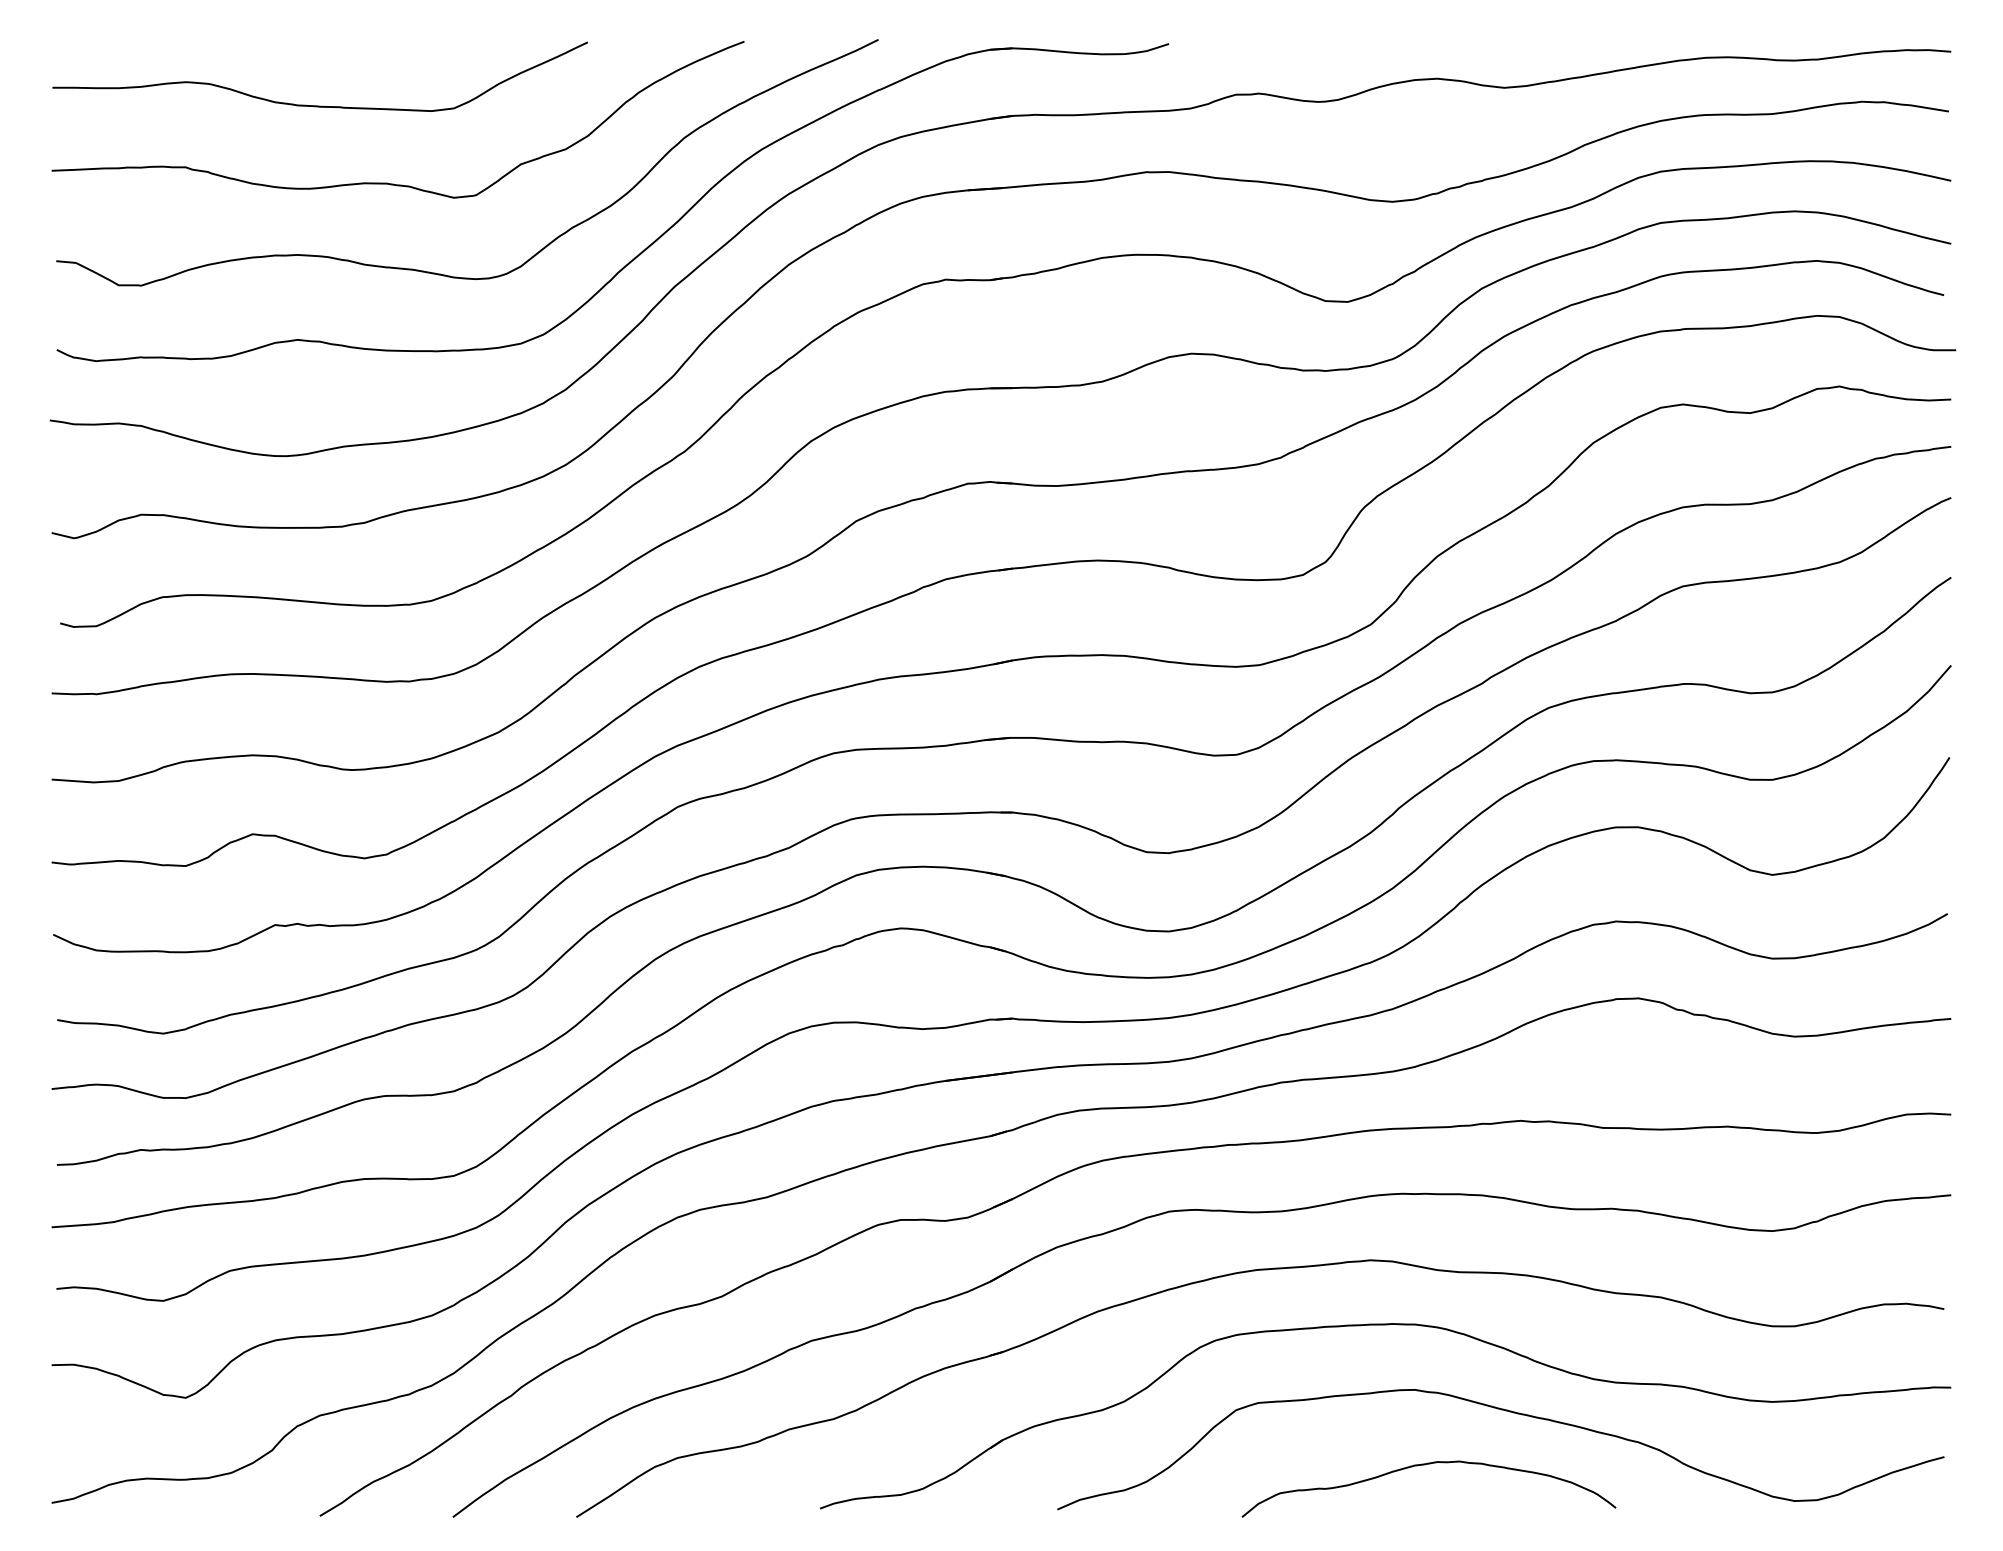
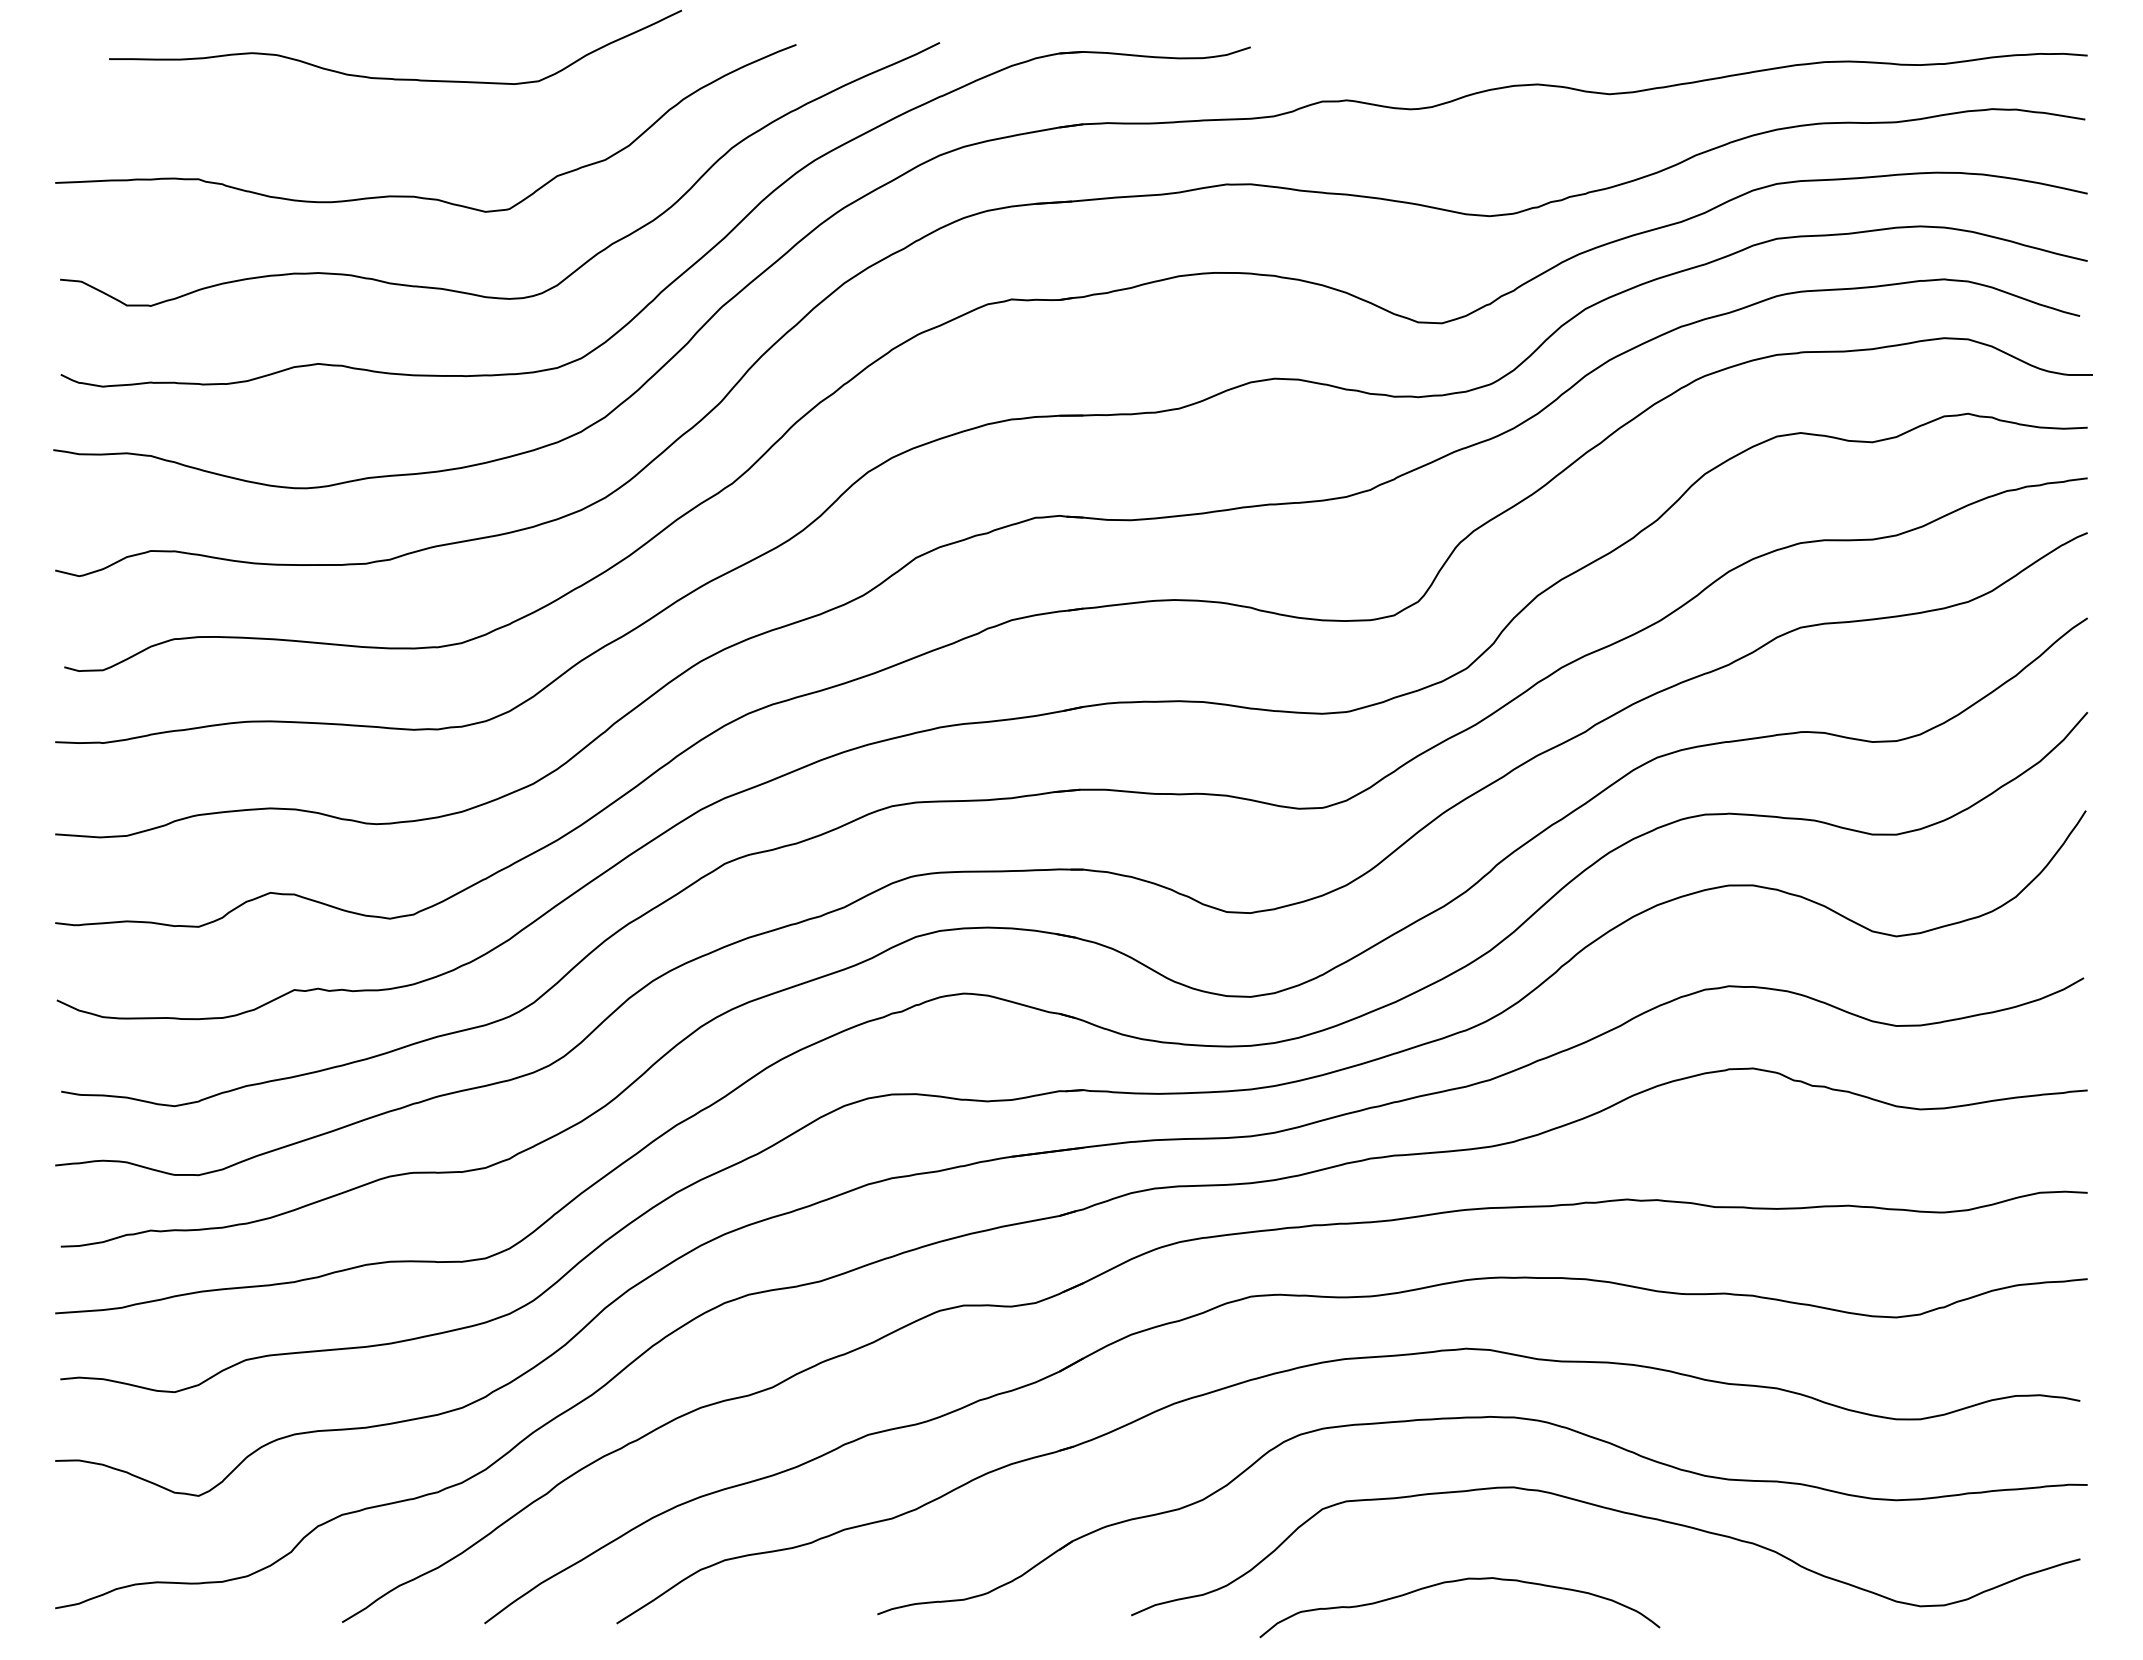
curve: (313, 104) -> (388, 77), moved
curve: (1423, 1465) -> (1454, 1582), moved

